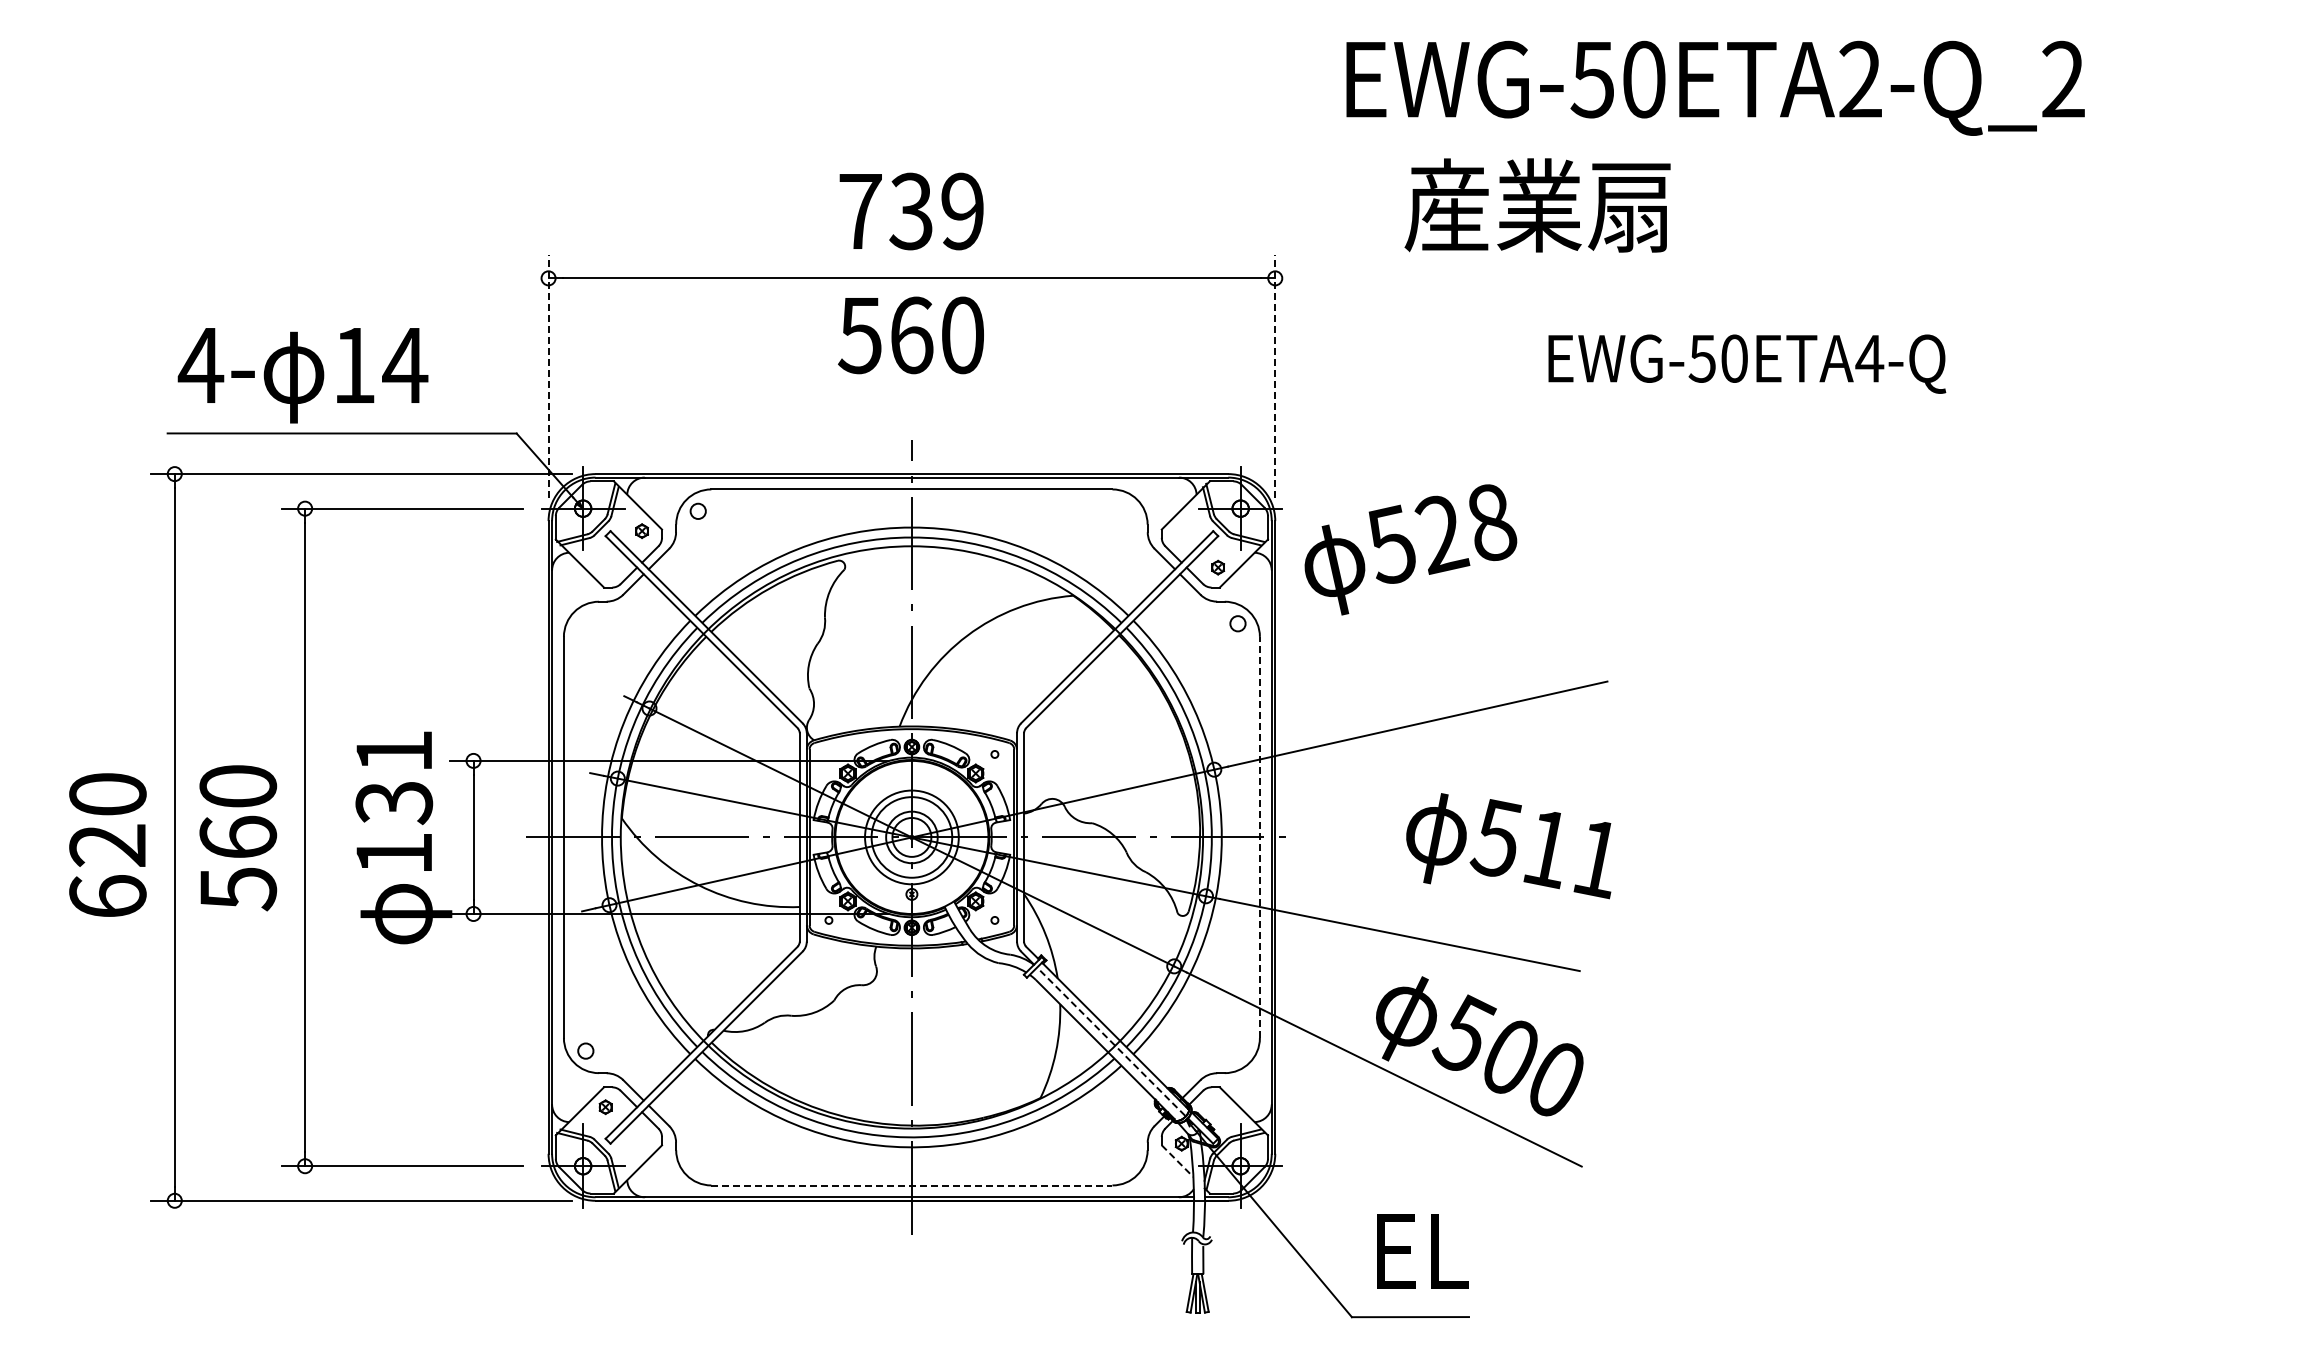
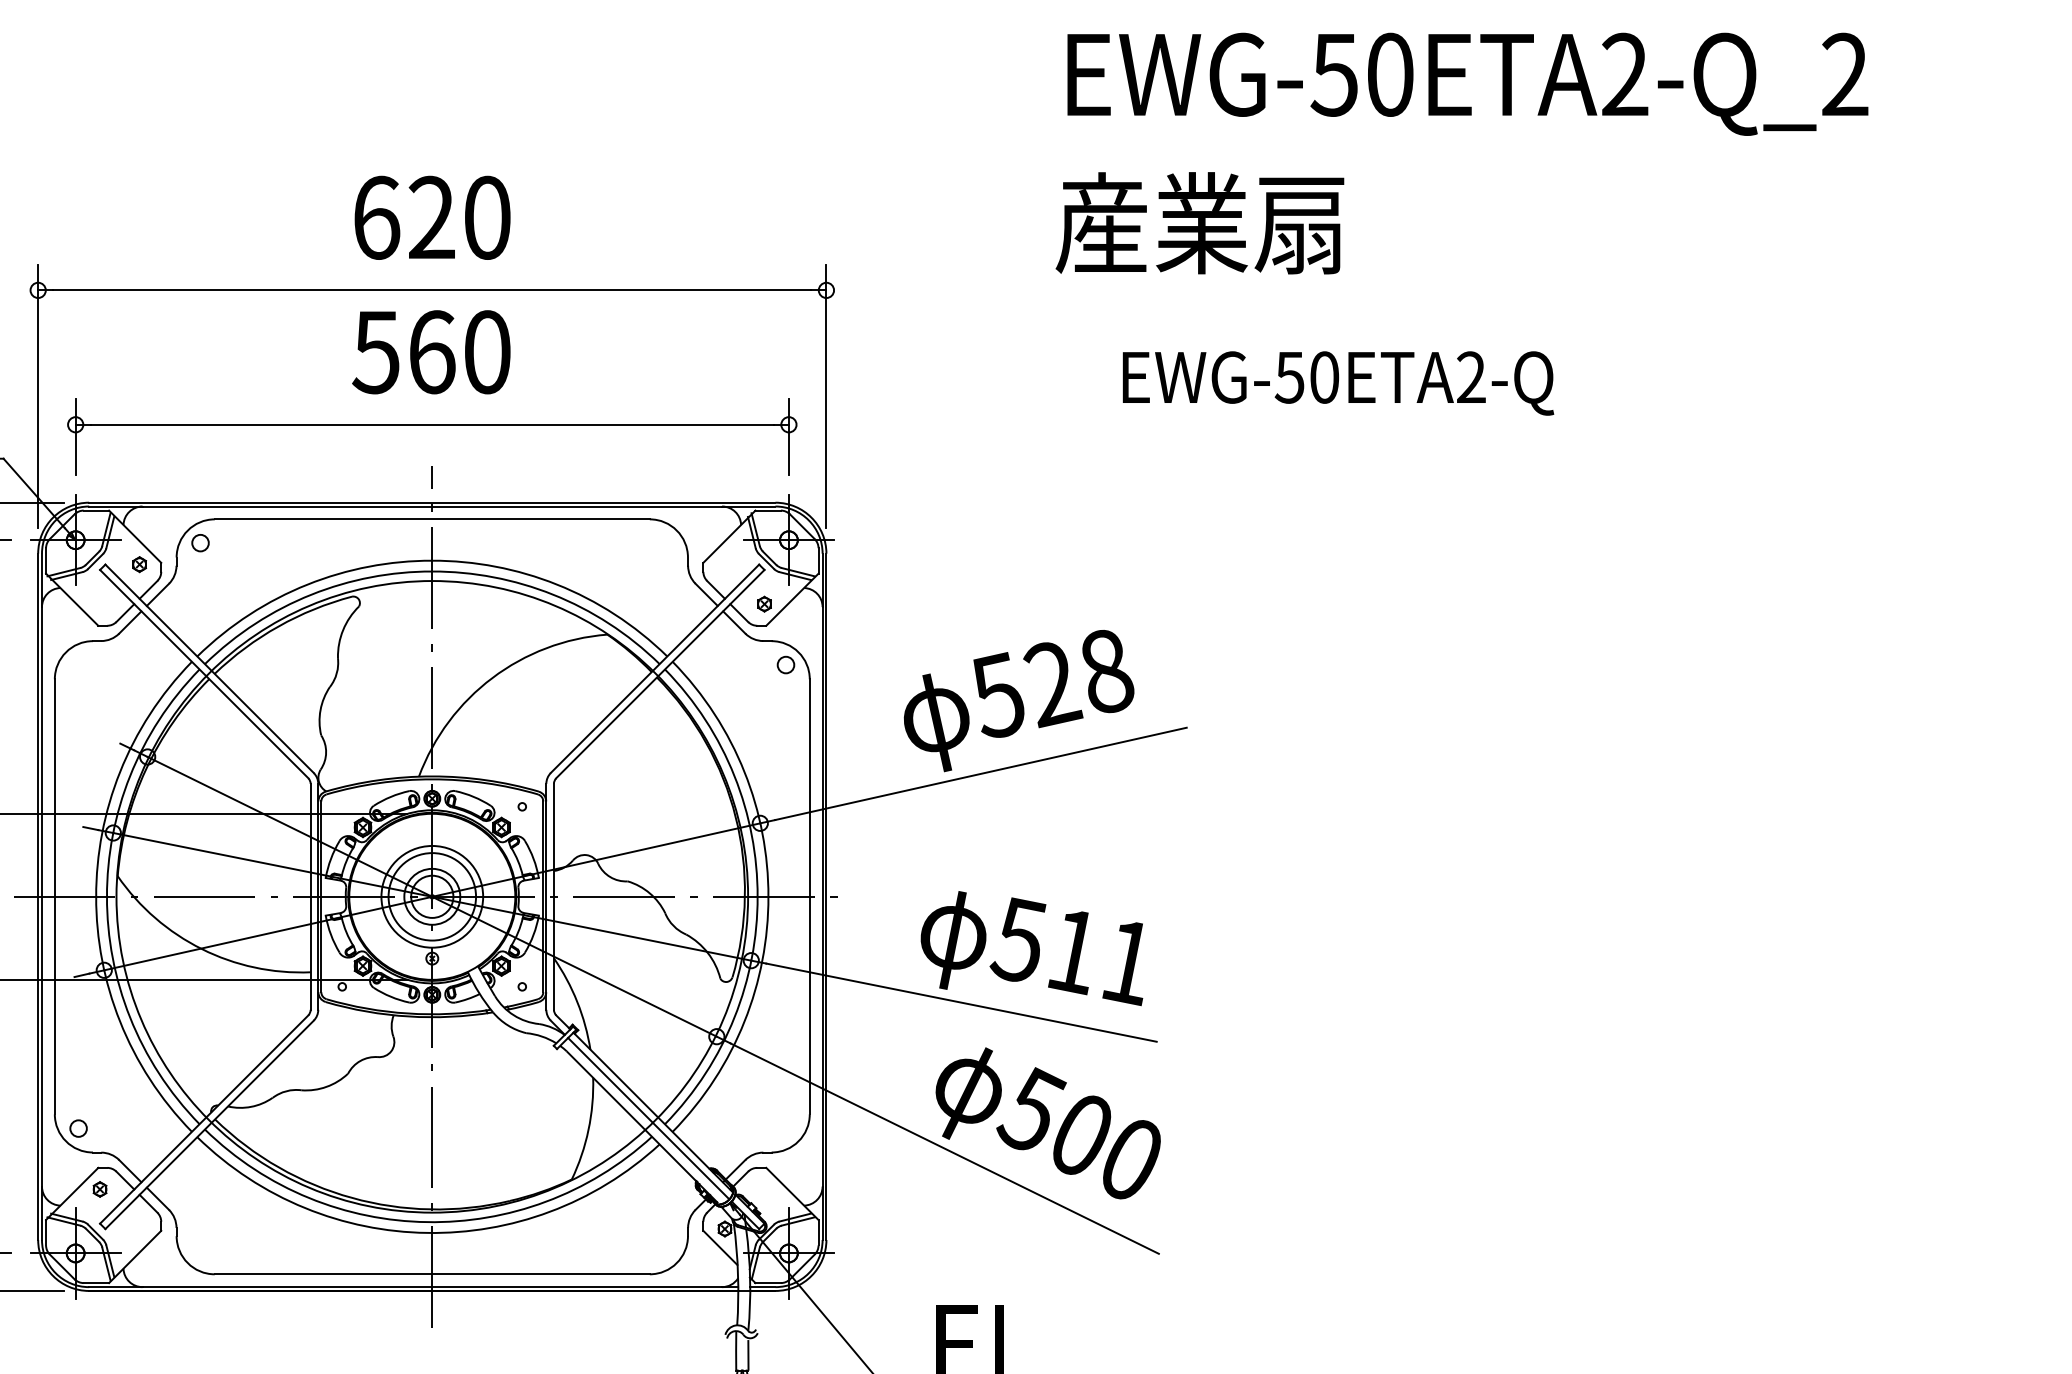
text: (1715, 87) -> (1467, 83), moved
text: (1537, 205) -> (1199, 223), moved
text: (911, 211) -> (431, 217), 739 -> 620
text: (1869, 358) -> (1470, 377), EWG-50ETA4-Q -> EWG-50ETA2-Q
line: (548, 375) -> (38, 395), dashed -> solid
line: (1275, 375) -> (826, 395), dashed -> solid
part: (911, 402) -> (431, 425), added
text: (1410, 549) -> (1018, 700), moved
line: (1260, 837) -> (810, 896), dashed -> solid
text: (1508, 846) -> (1031, 948), moved
line: (1111, 1041) -> (648, 1118), dashed -> solid
line: (1177, 1161) -> (720, 1248), dashed -> solid
line: (911, 1185) -> (431, 1274), dashed -> solid

